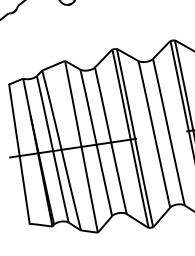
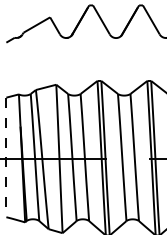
line: (19, 154) -> (6, 157), solid -> dashed

